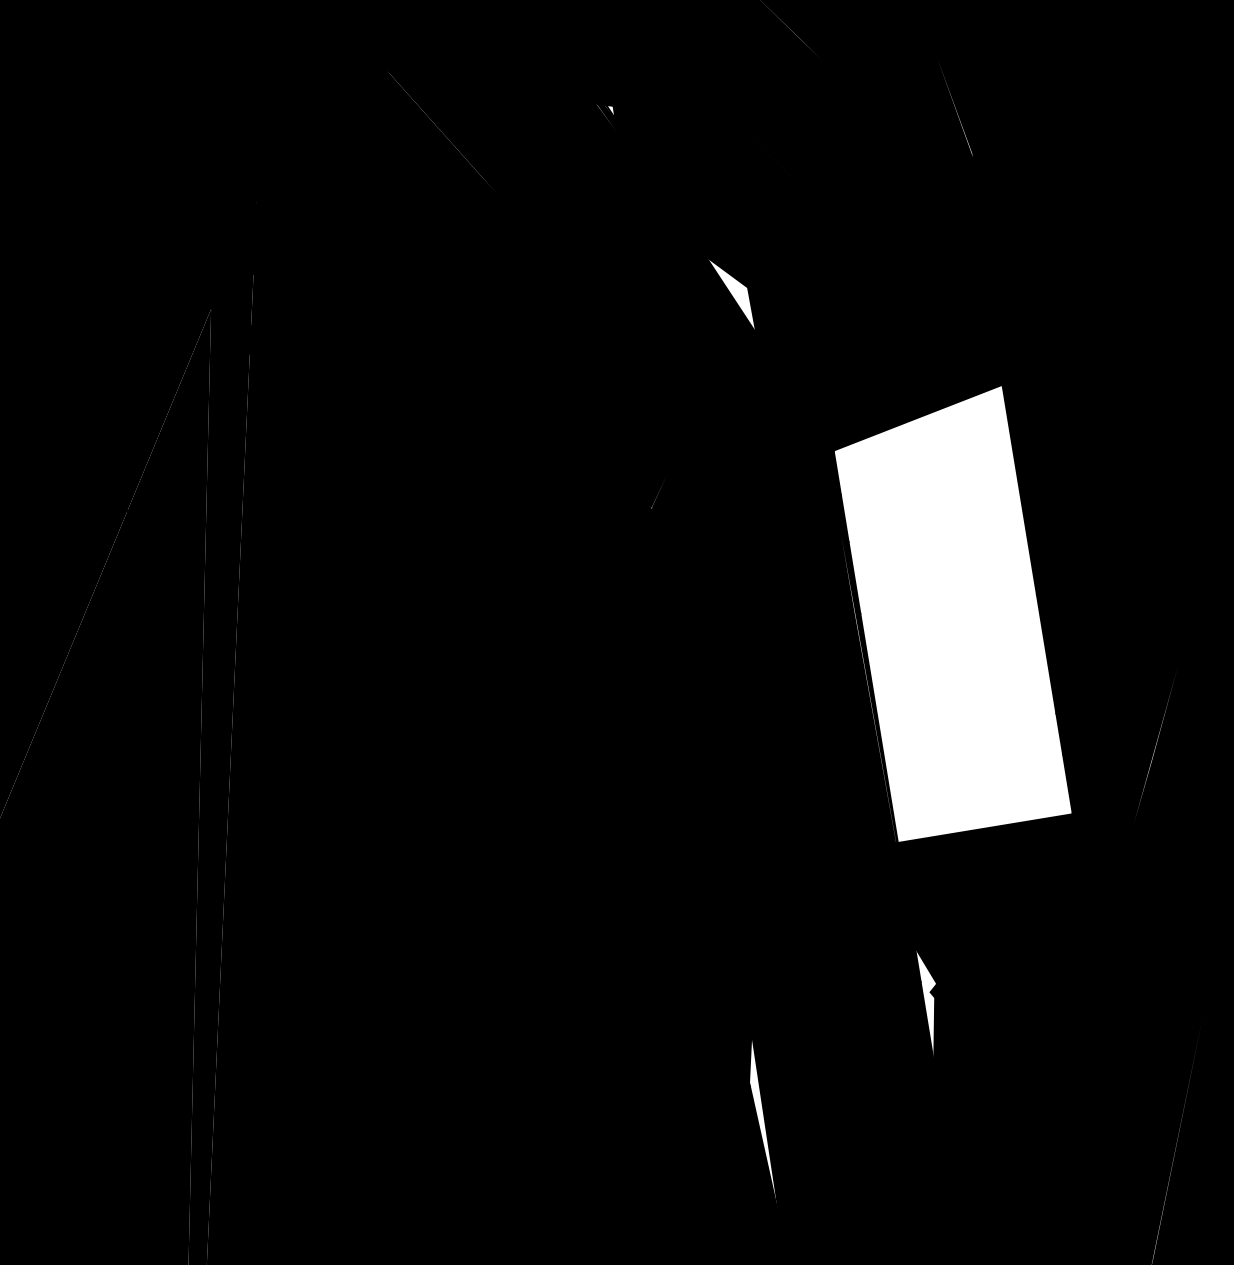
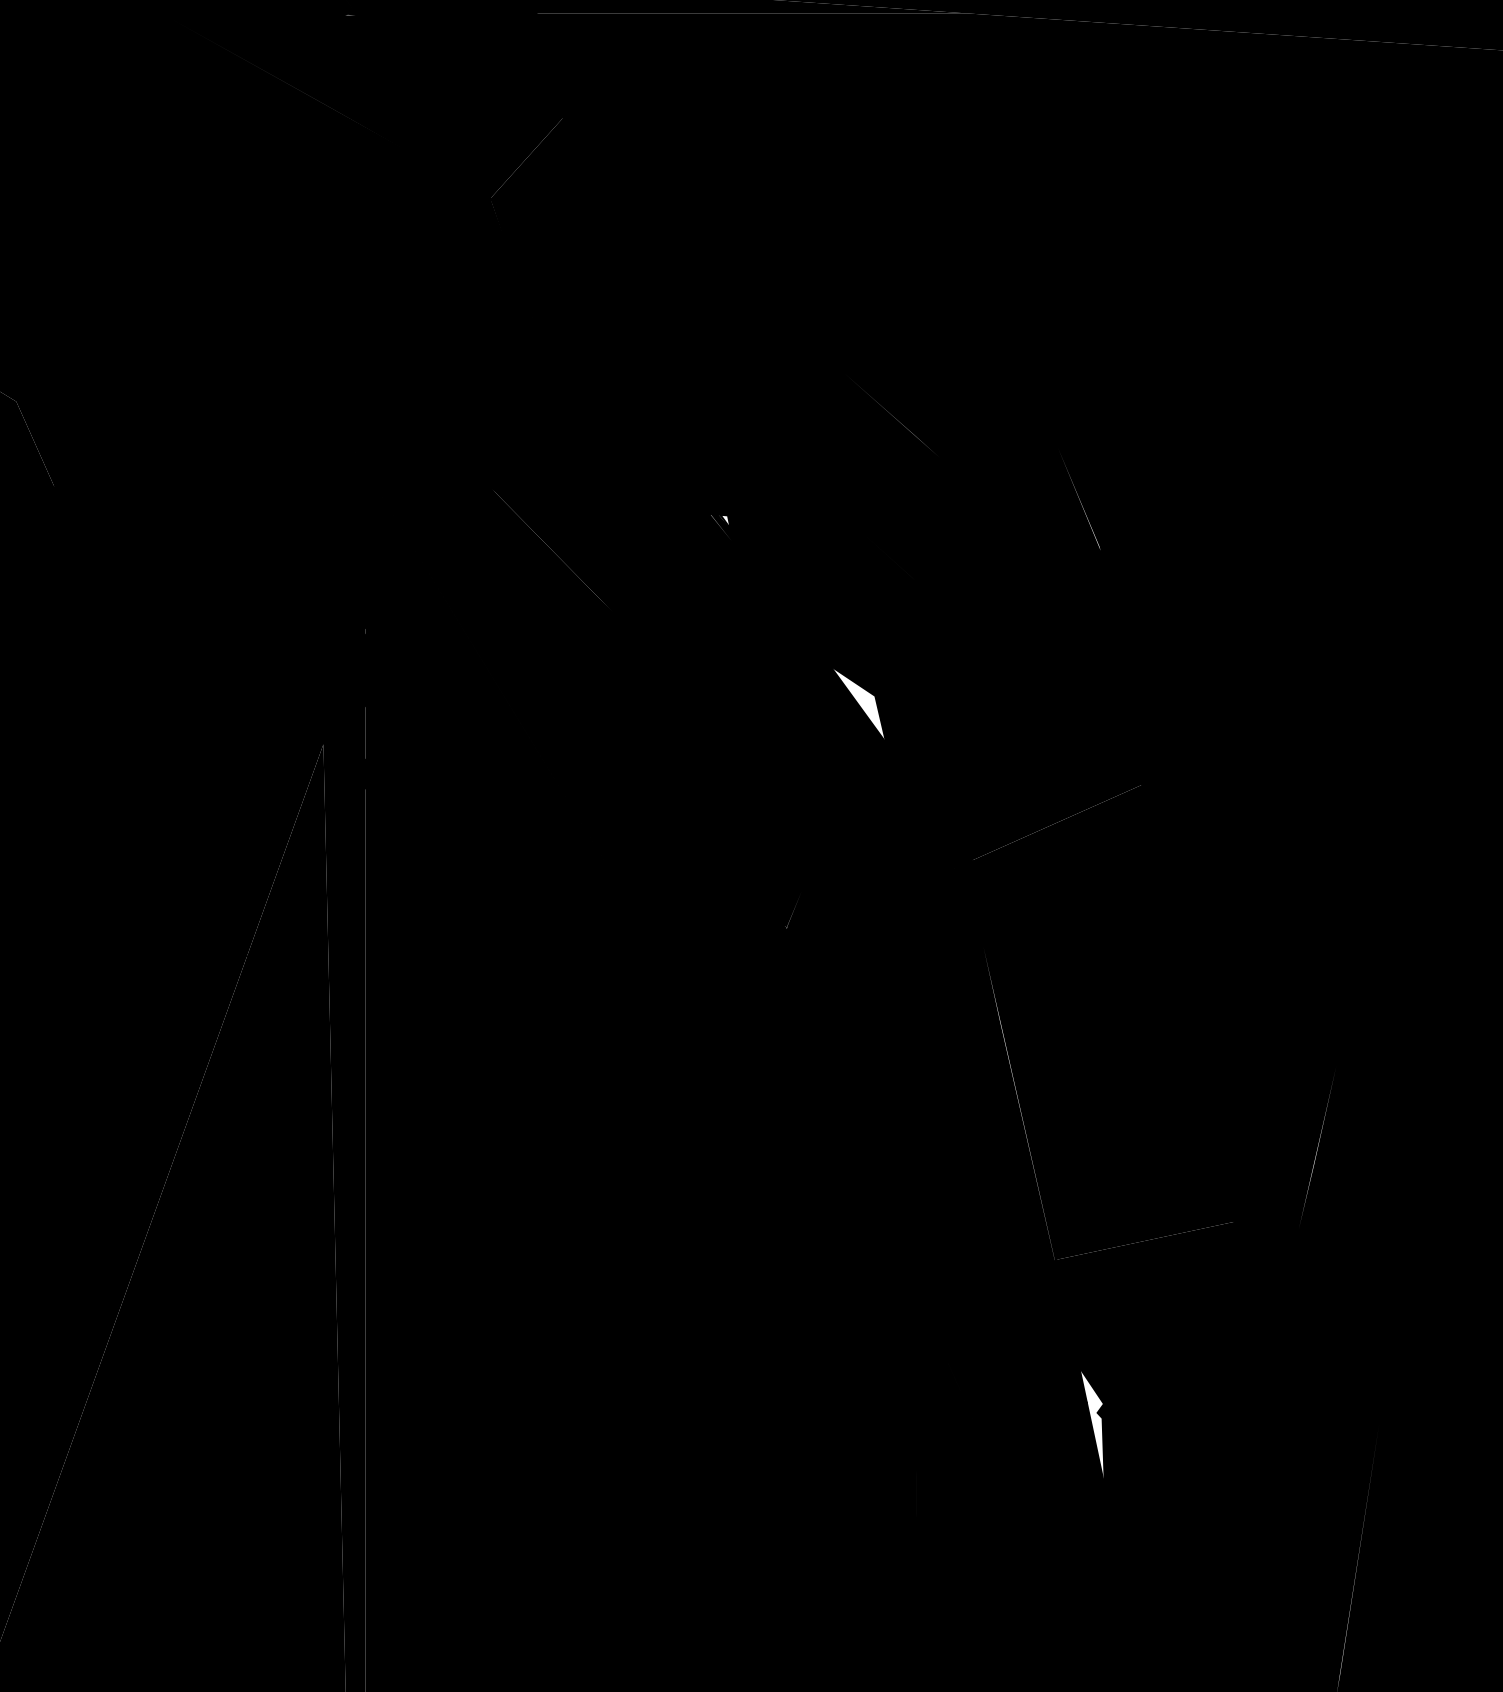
fill: (954, 613) -> (1103, 1021), added
fill: (766, 1130) -> (935, 1563), added

